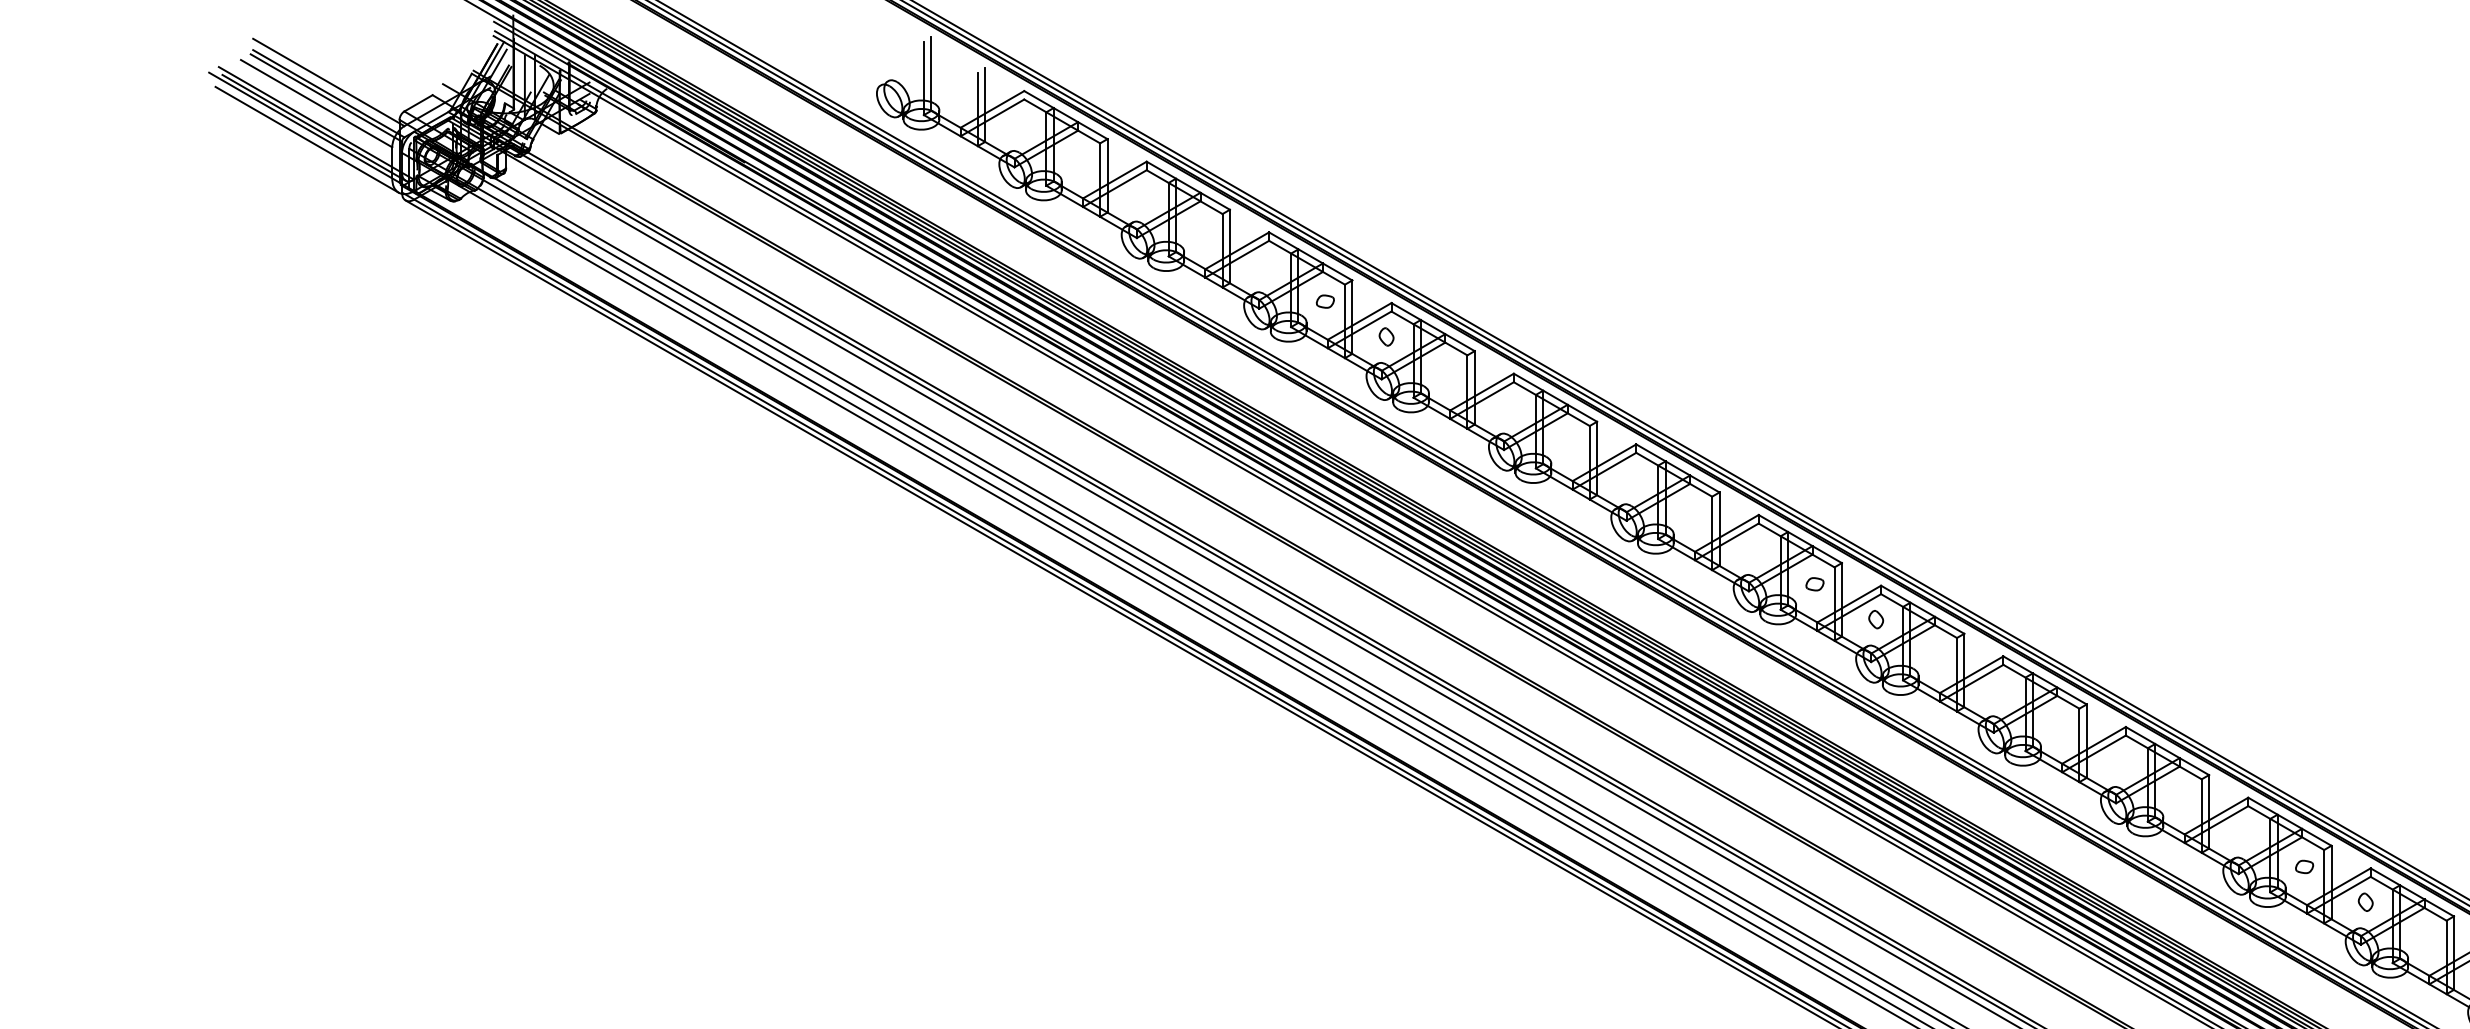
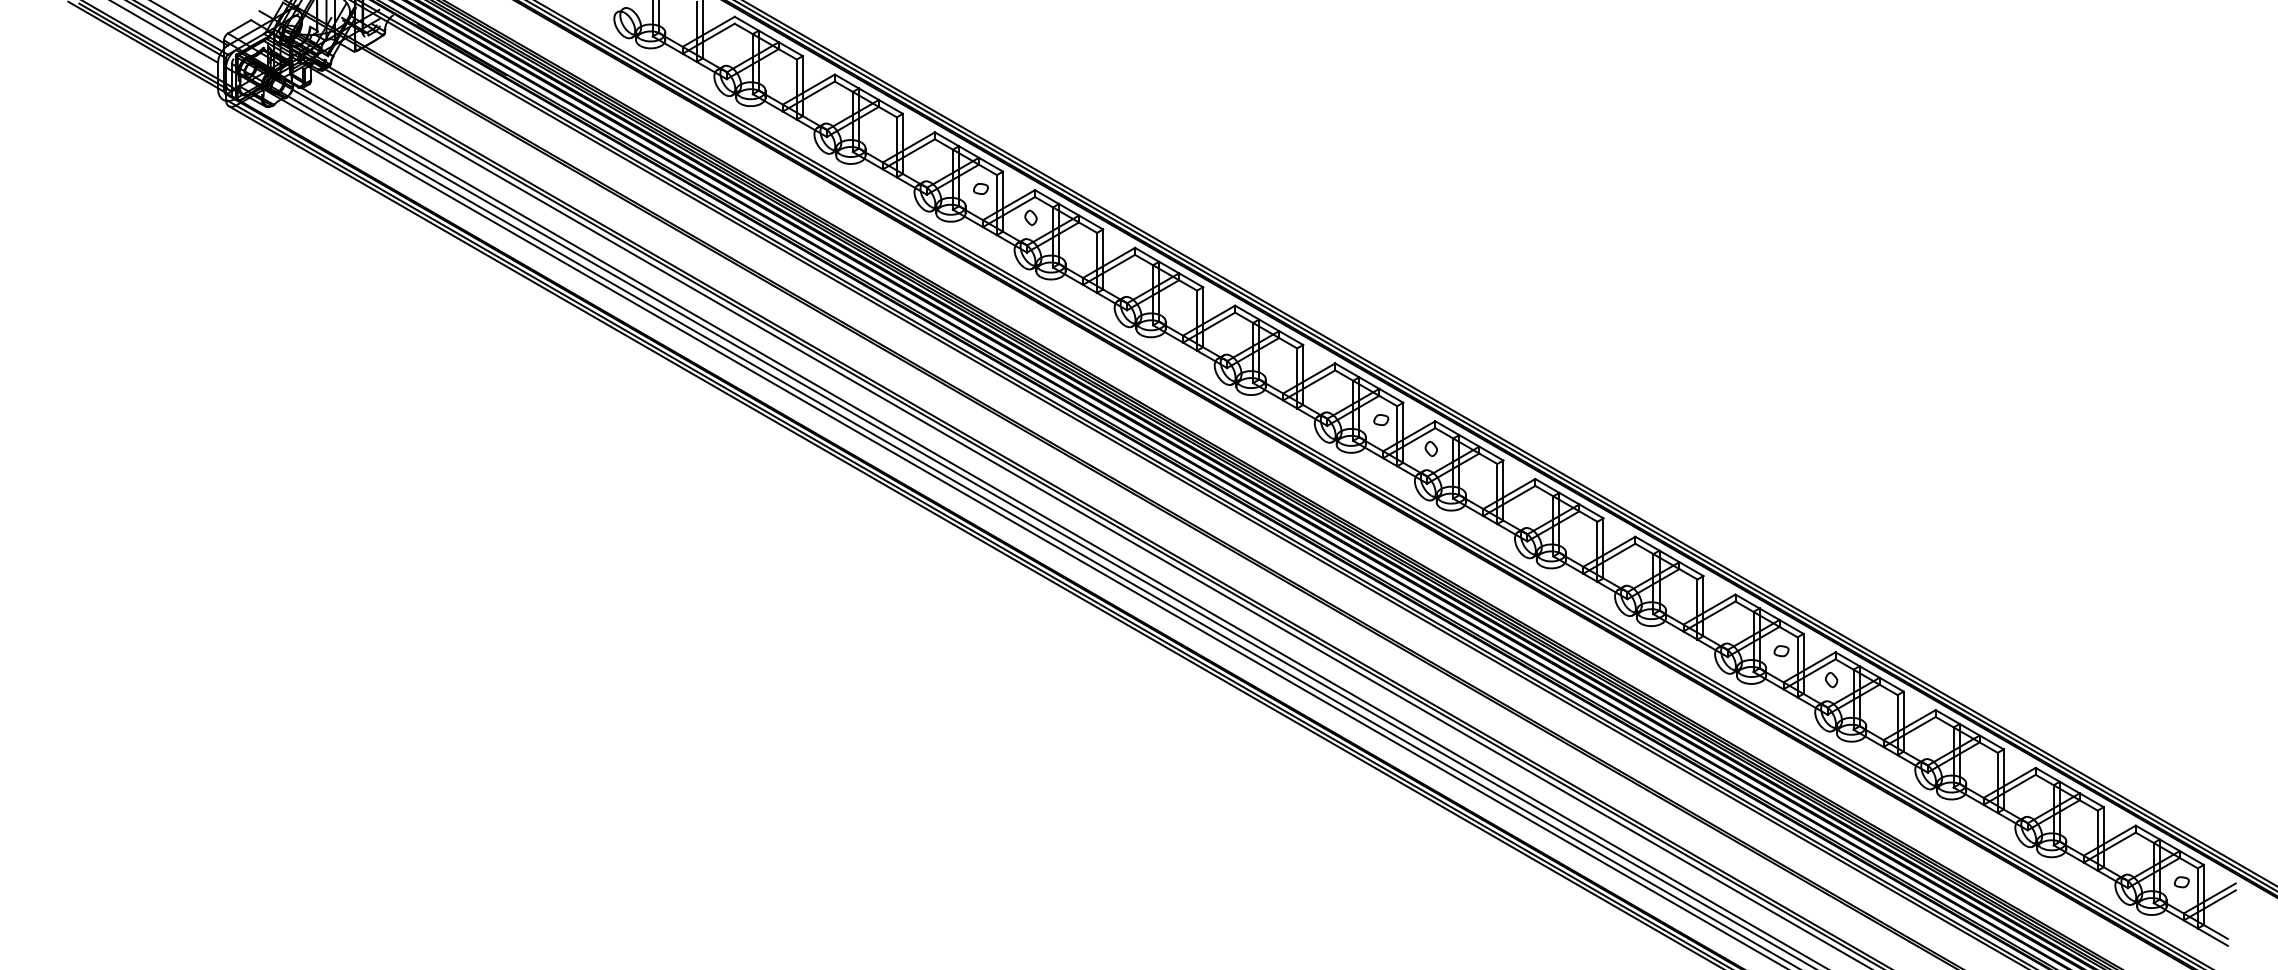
line: (307, 139) -> (148, 56), removed

